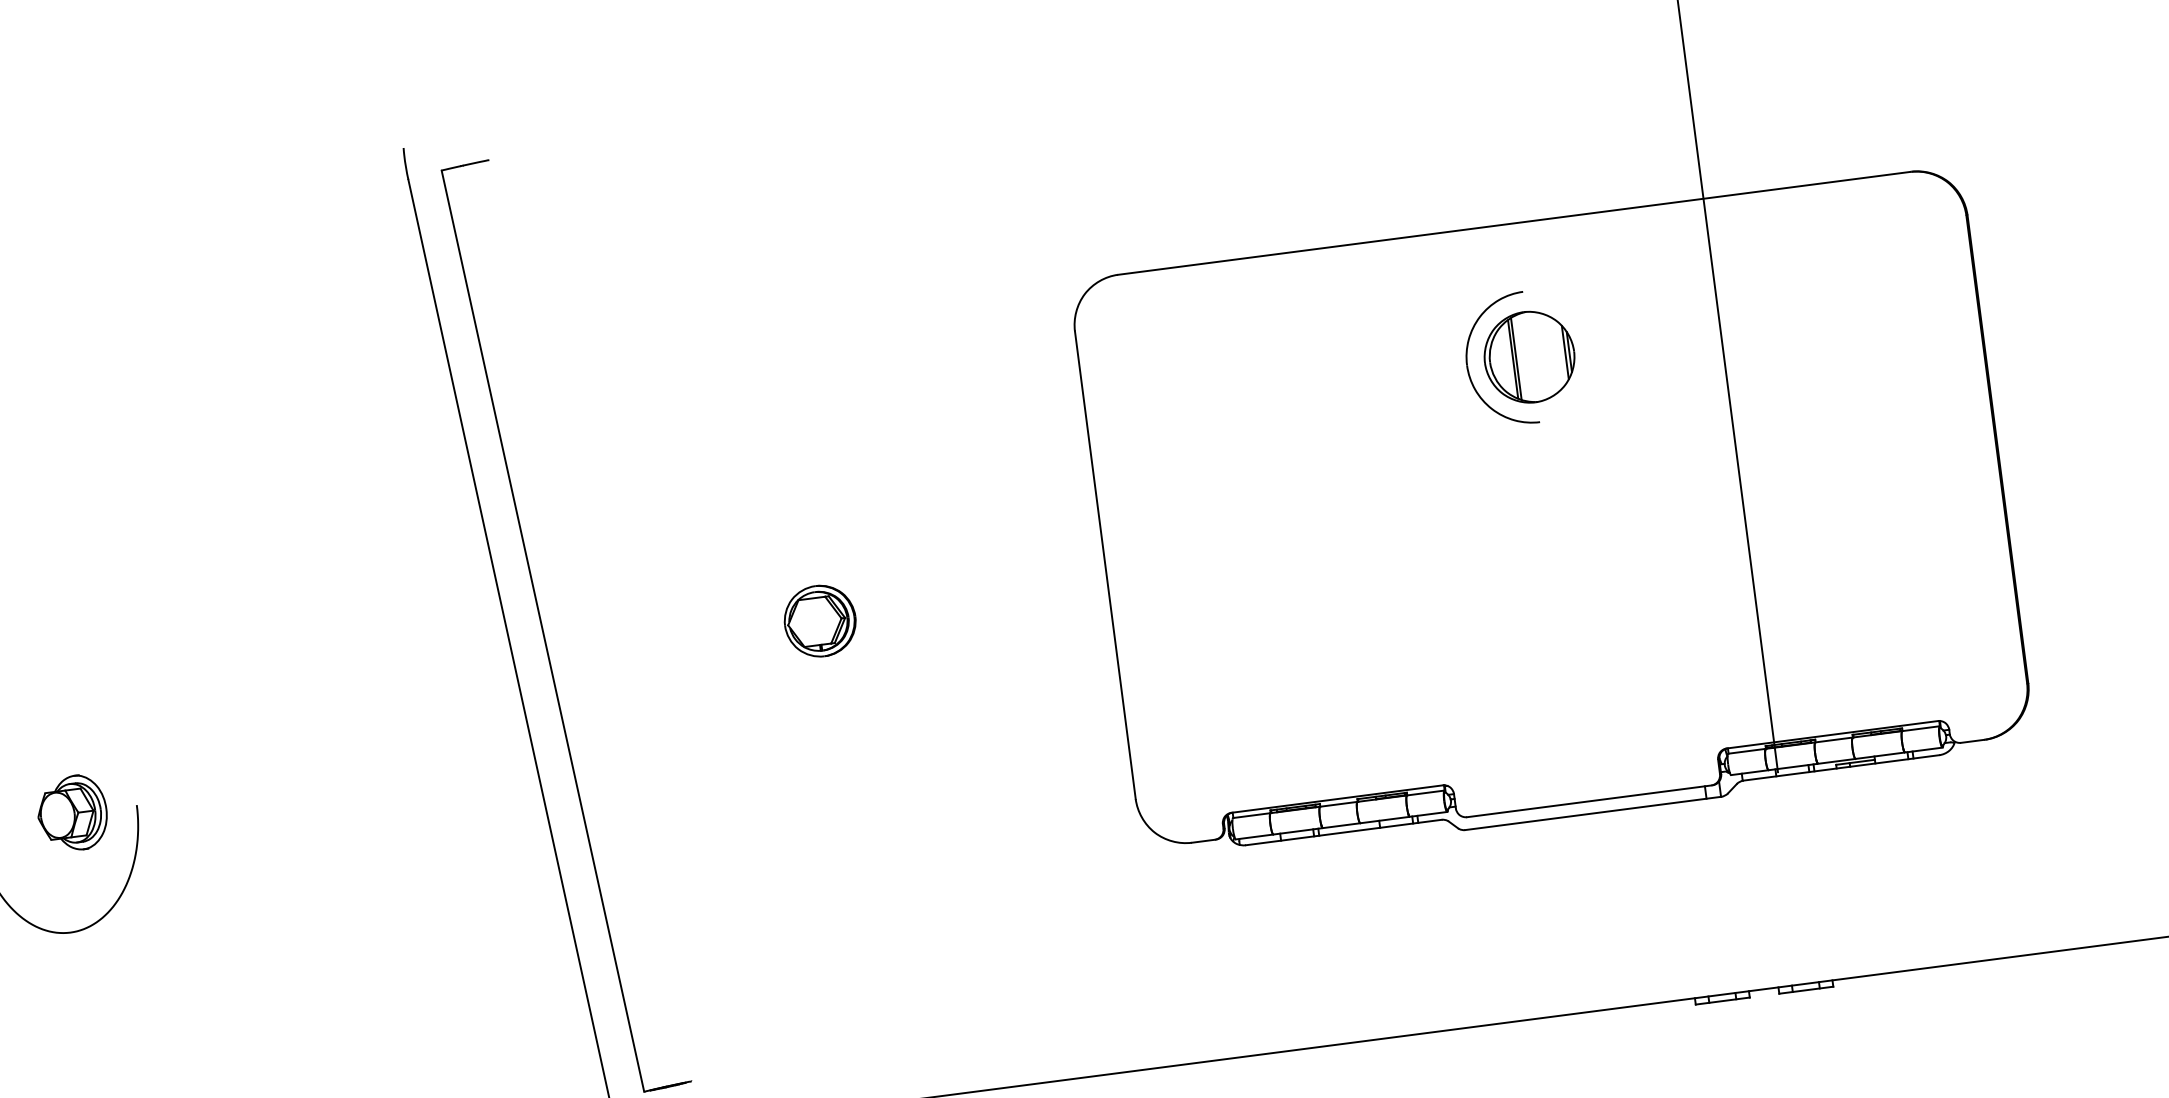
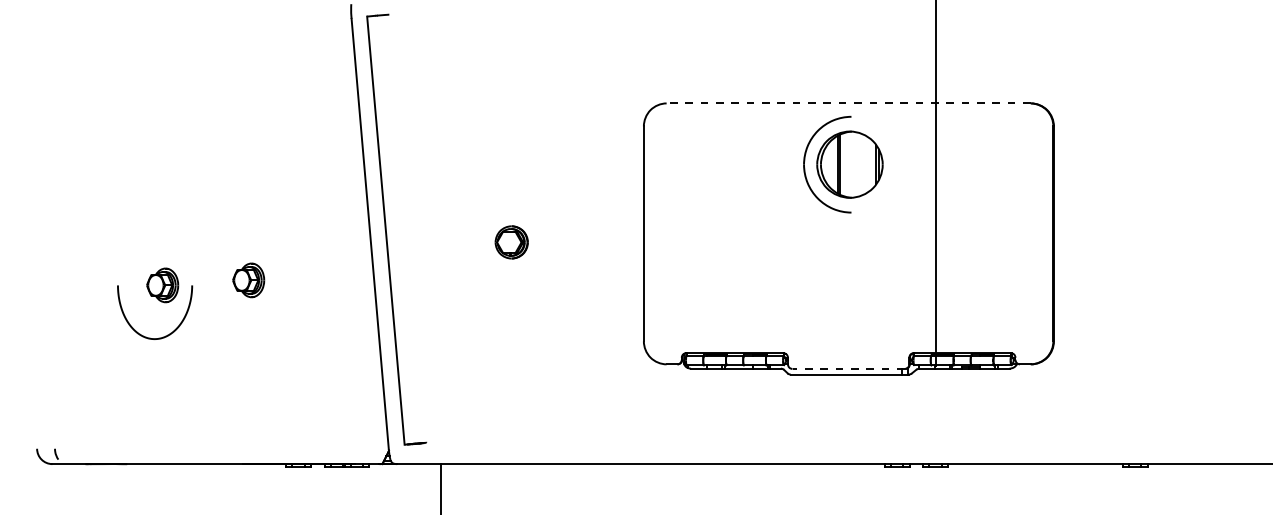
line: (1513, 223) -> (848, 103), solid -> dashed
part: (1520, 357) -> (843, 164), size x1.6
part: (257, 778) -> (248, 280), added
line: (1588, 800) -> (848, 368), solid -> dashed

